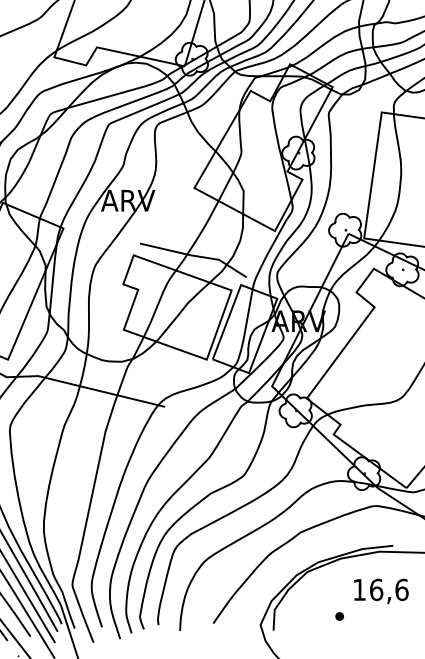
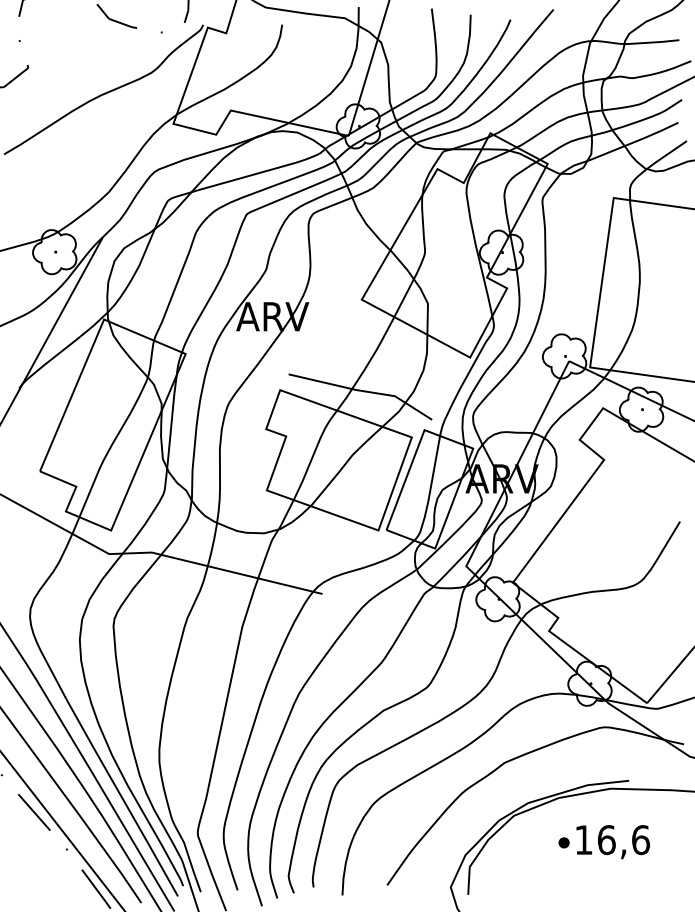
part: (339, 616) -> (563, 842), moved

